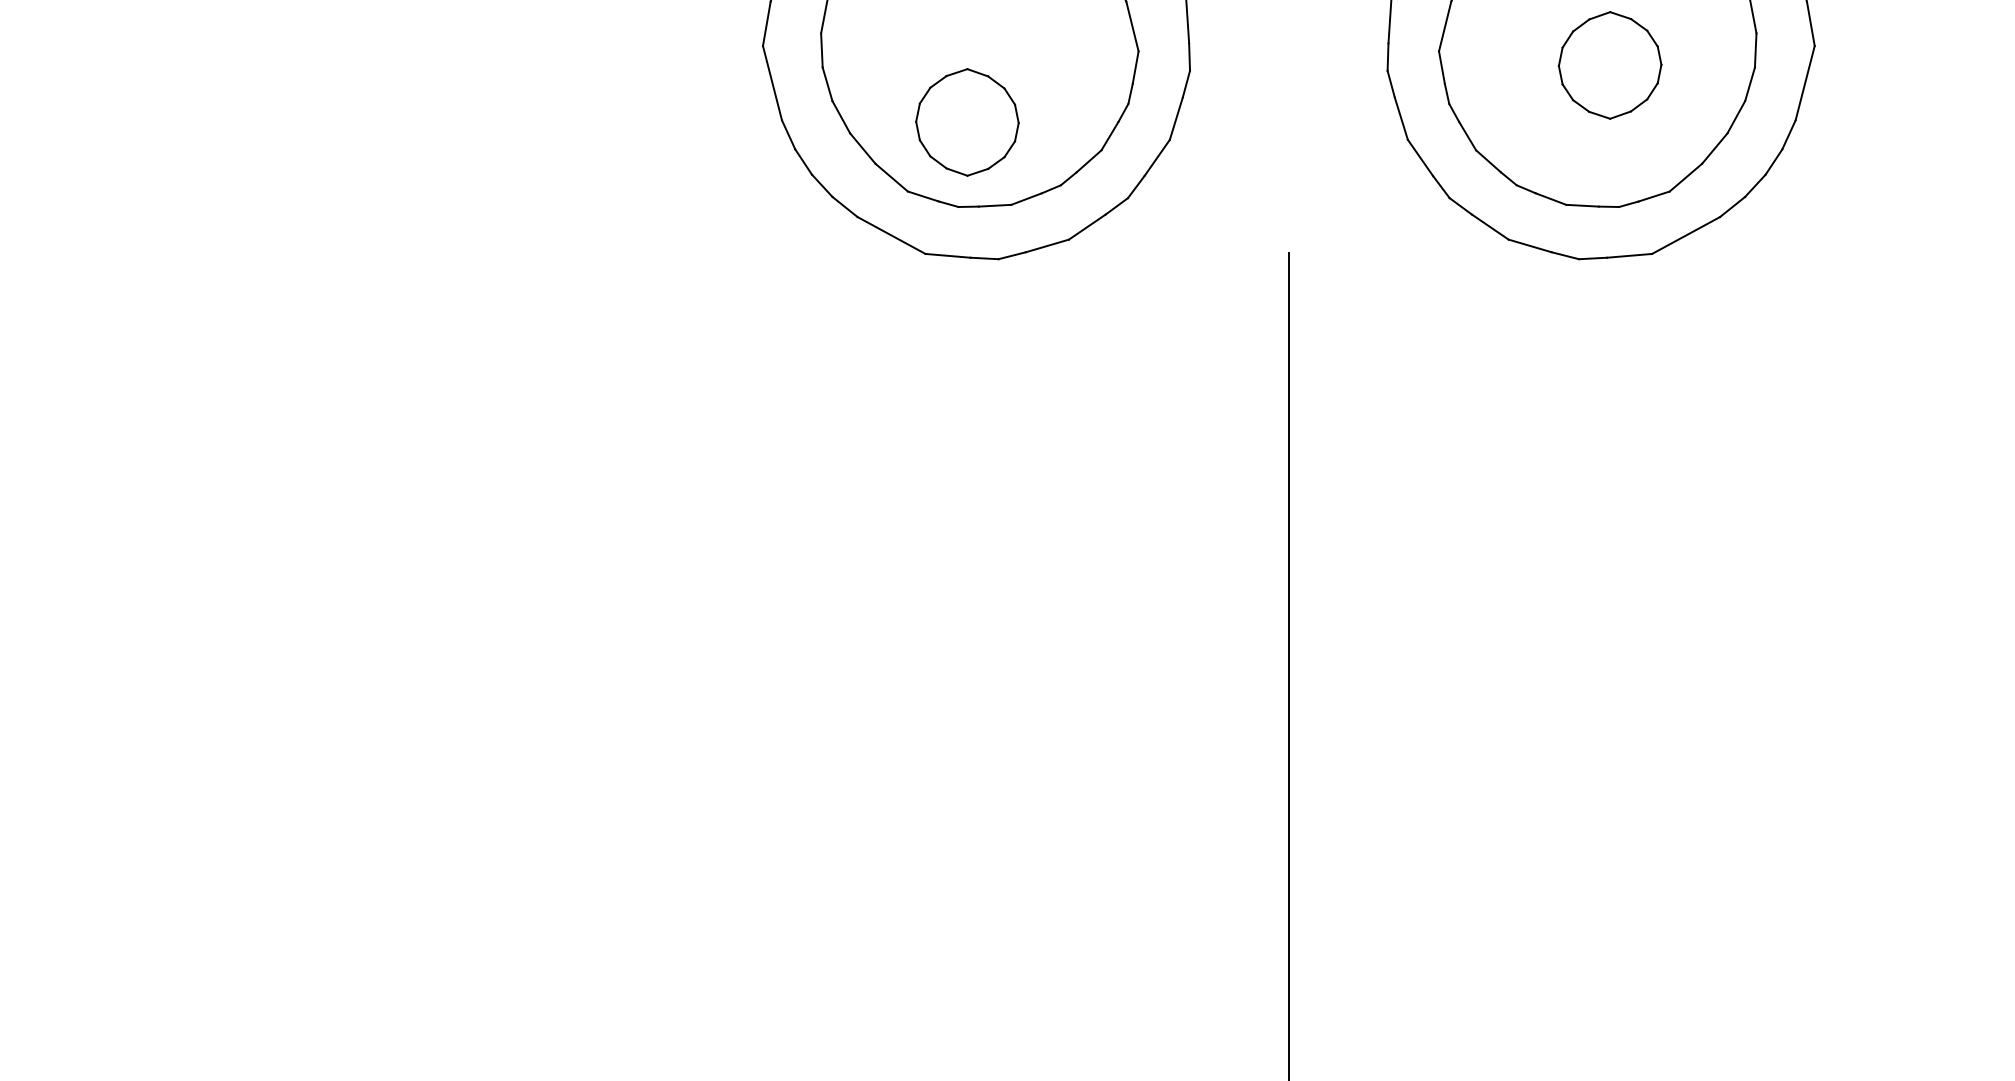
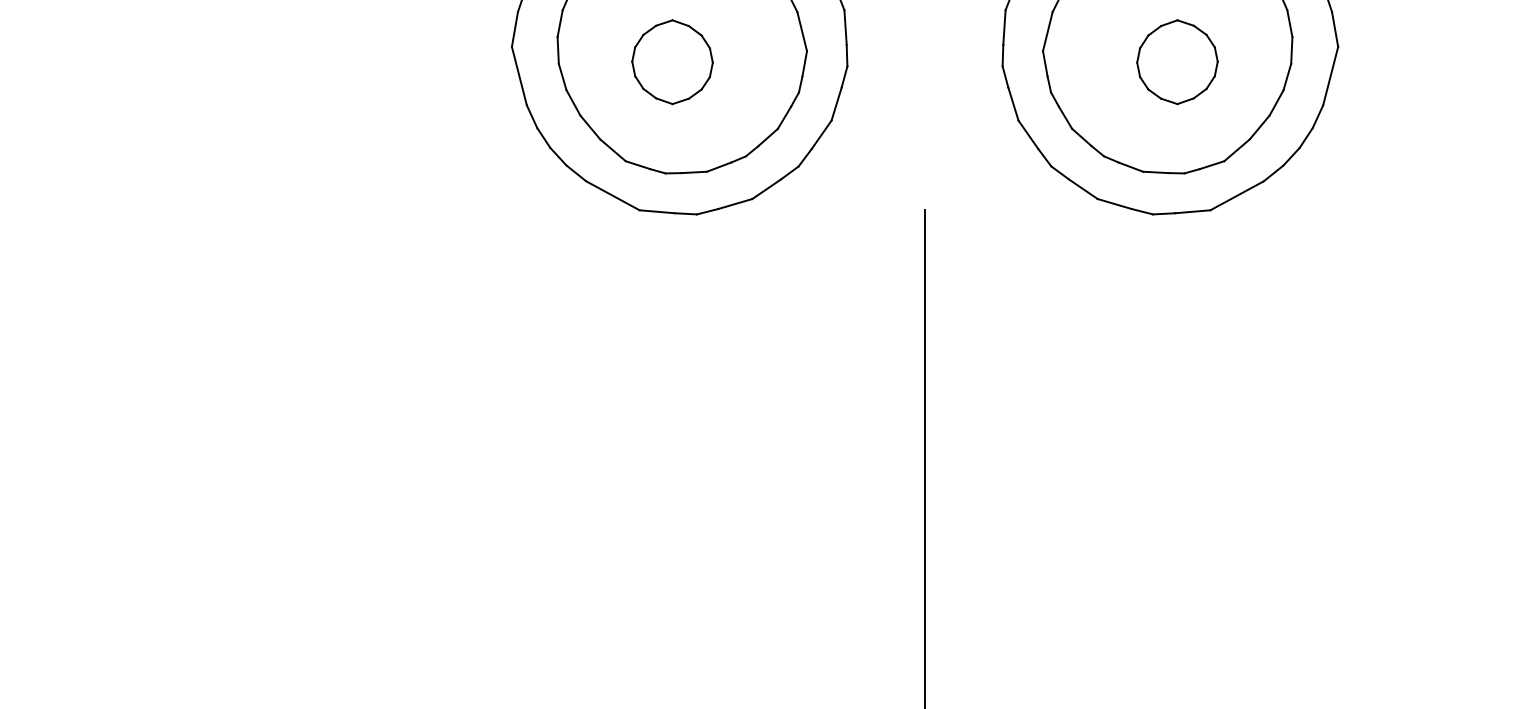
part: (967, 122) -> (672, 62), moved

